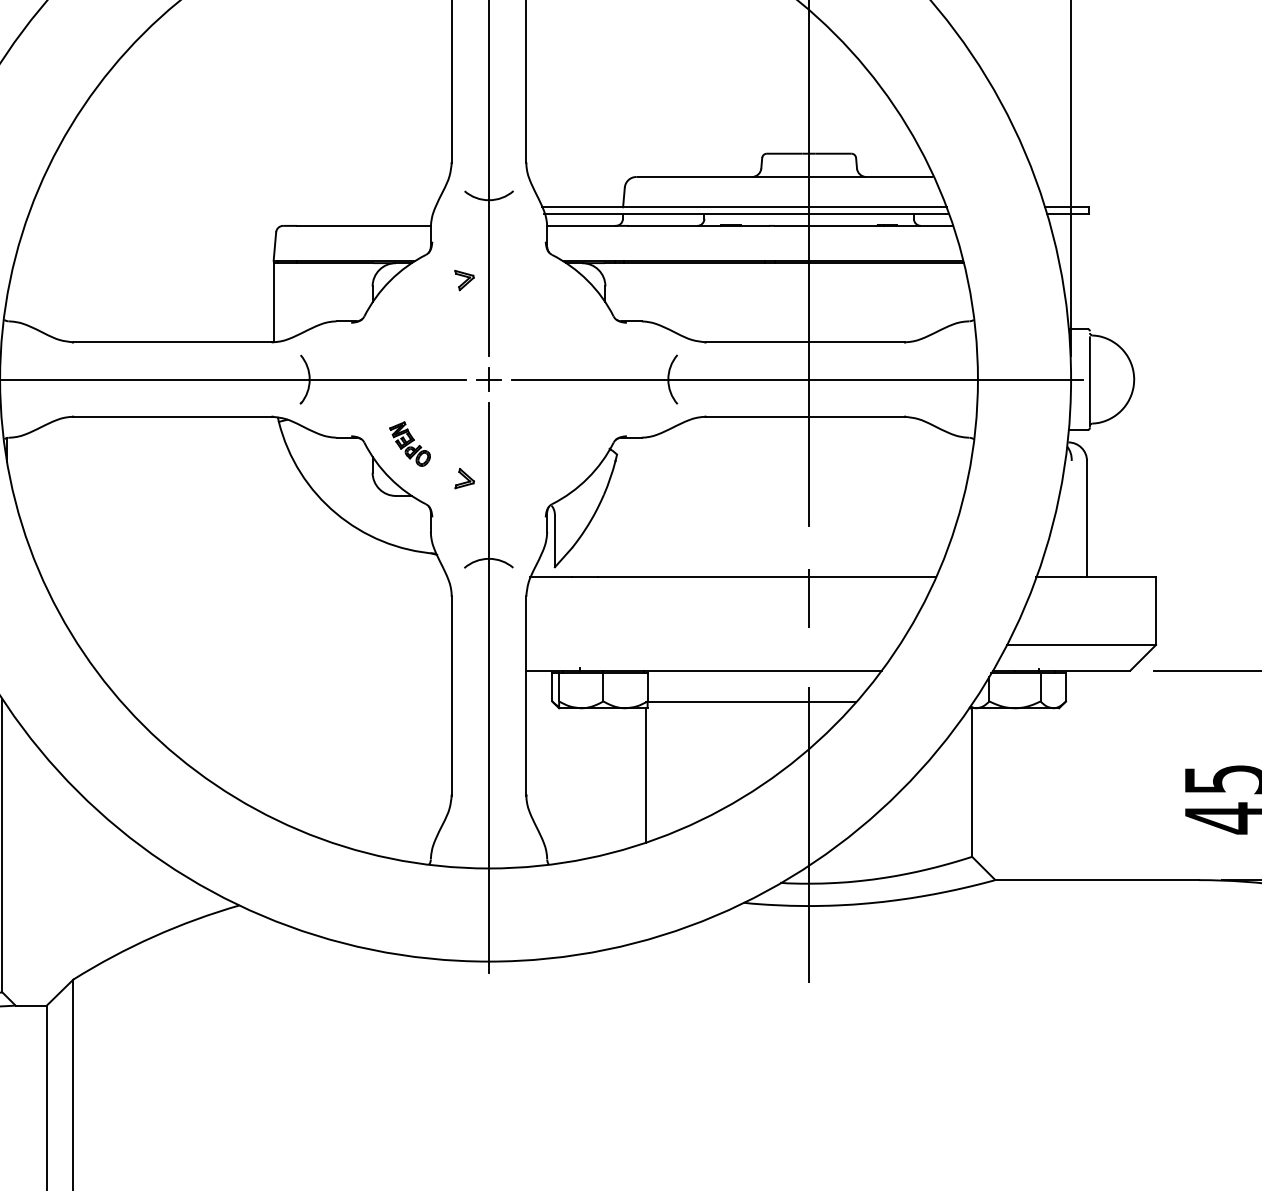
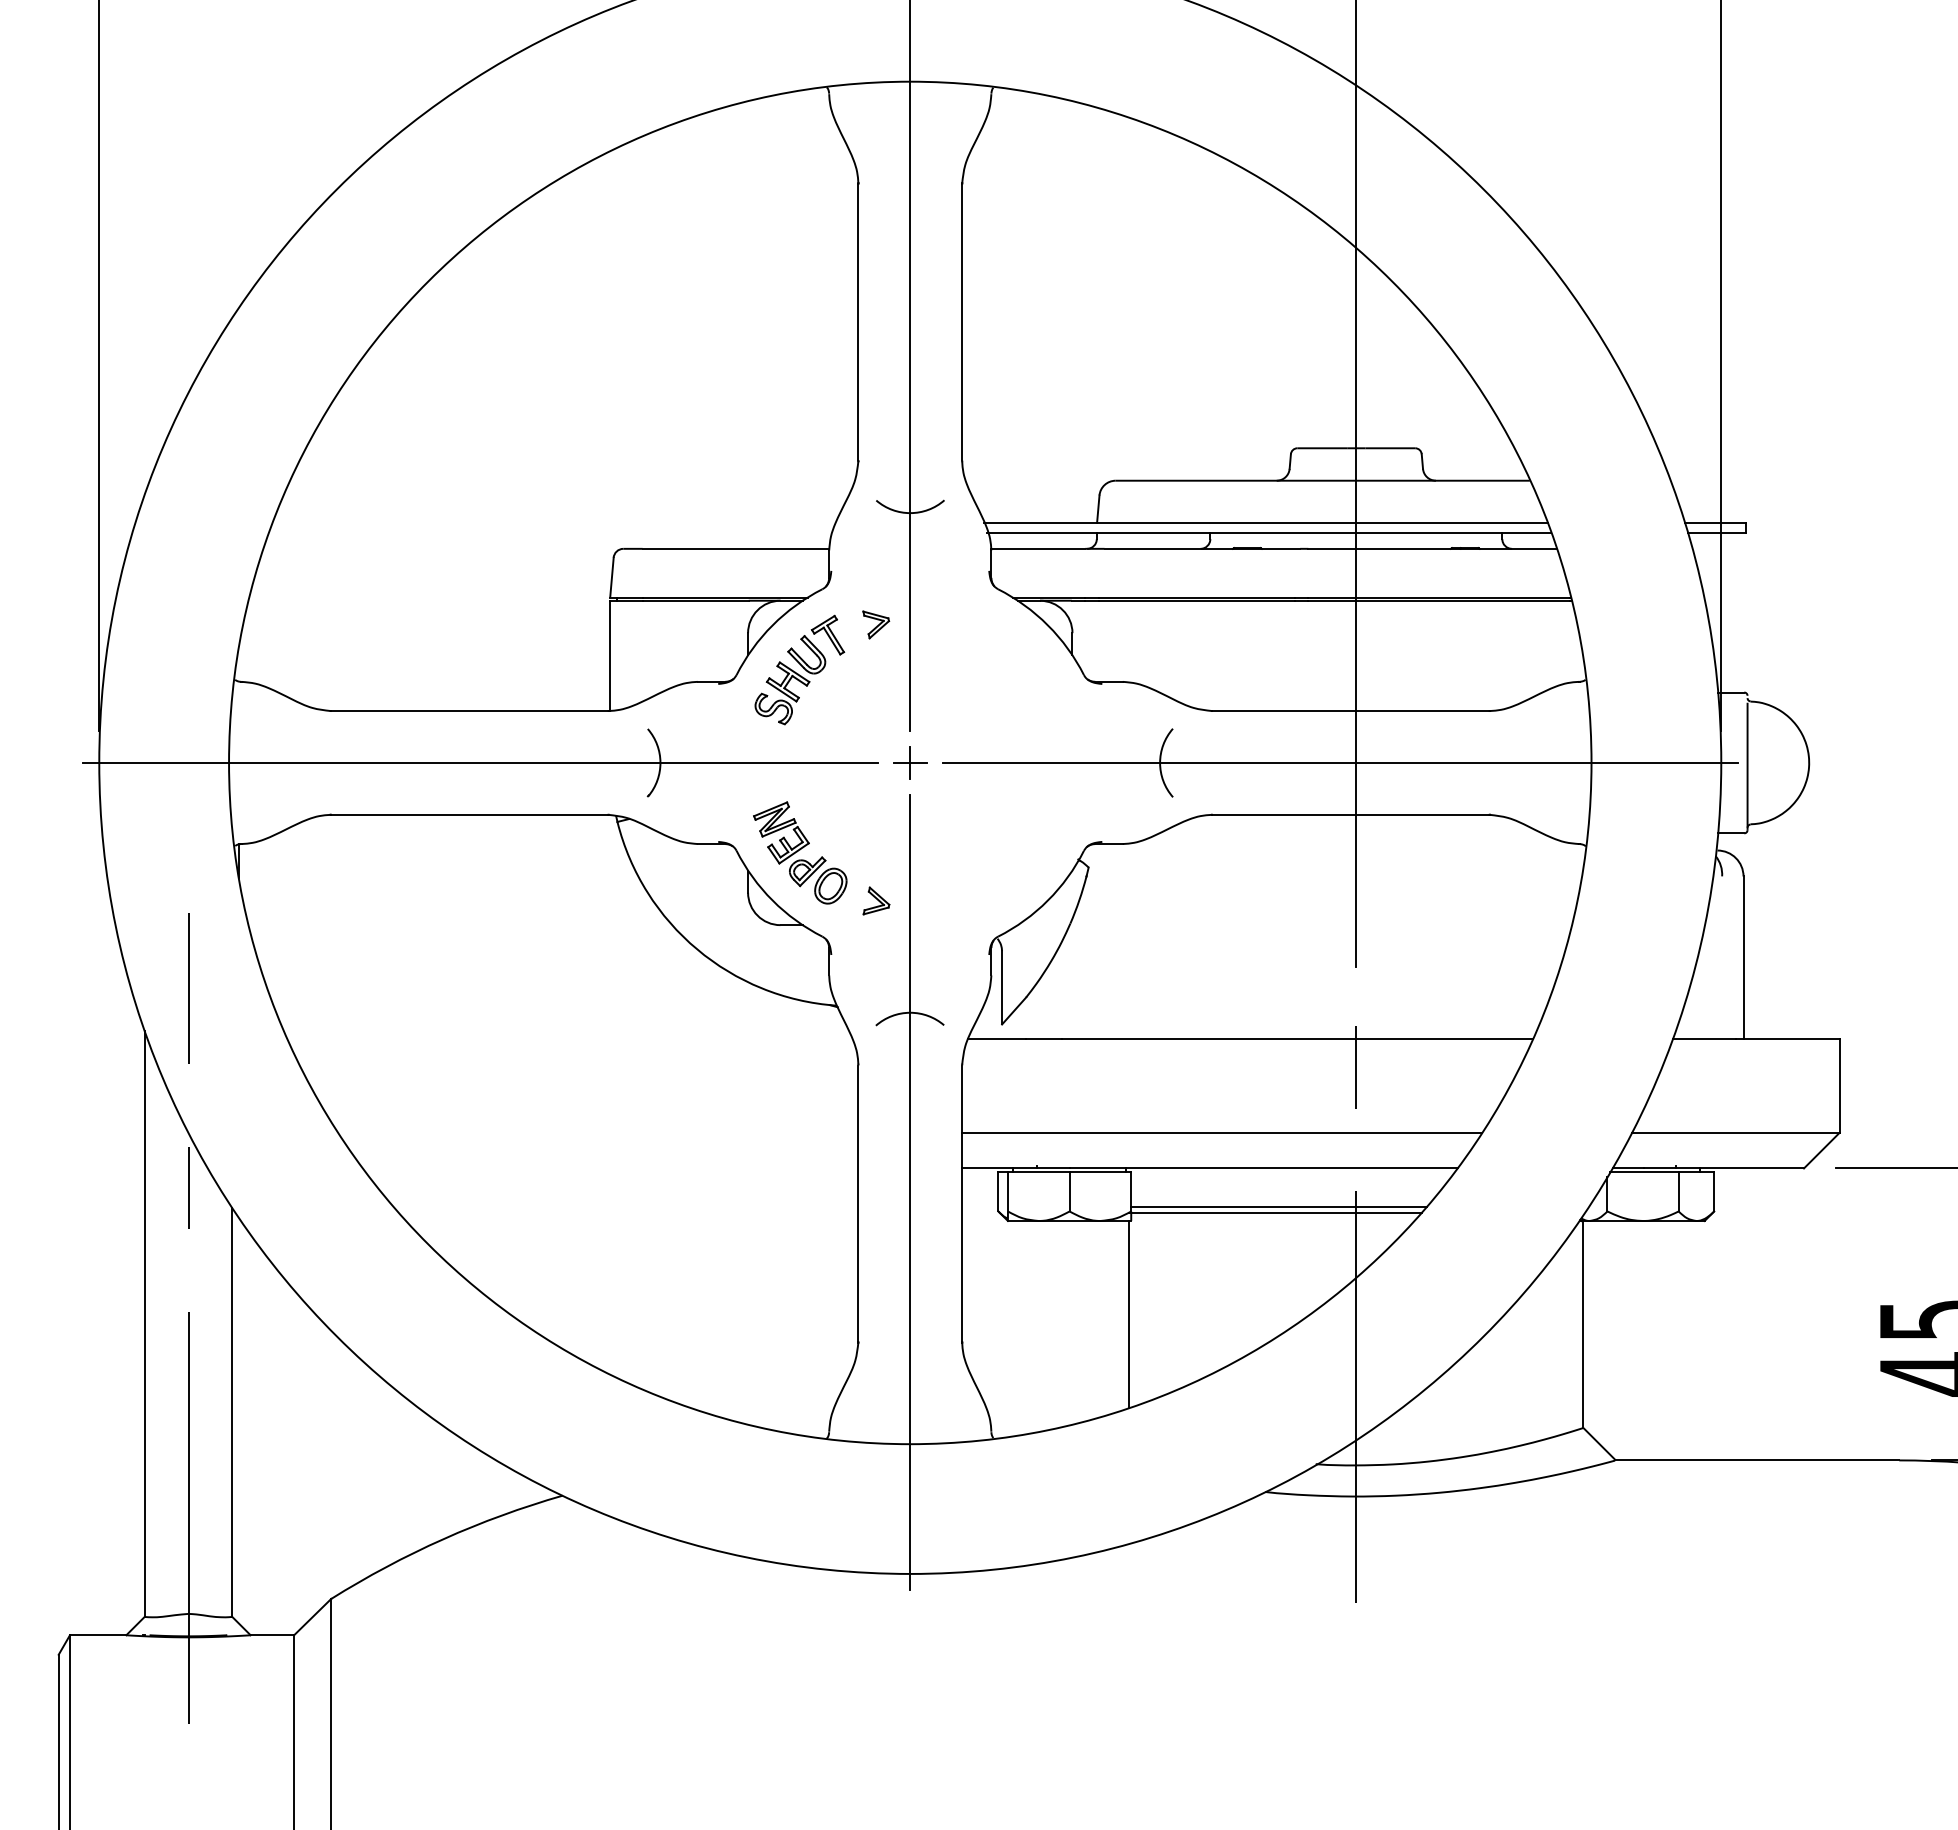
part: (409, 312) -> (799, 669), added
part: (410, 443) -> (800, 852), size x1.67
line: (713, 644) -> (1222, 1132), added
line: (753, 698) -> (1278, 1207), added

